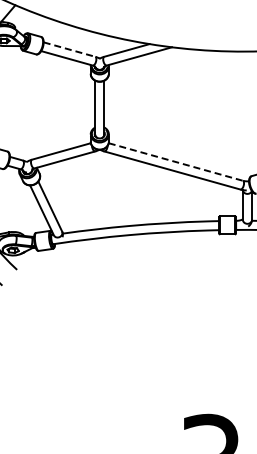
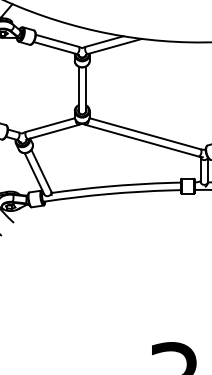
line: (69, 49) -> (57, 40), dashed -> solid
line: (175, 162) -> (144, 134), dashed -> solid

